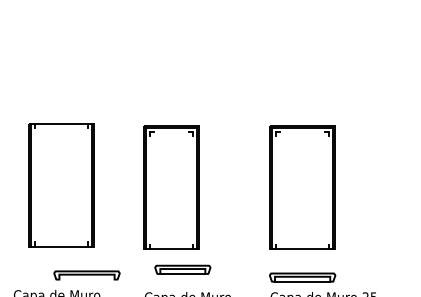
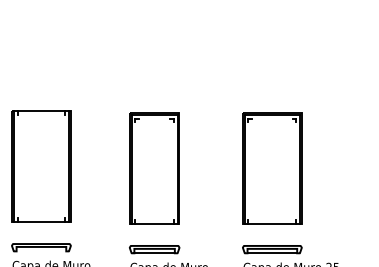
part: (61, 185) -> (41, 166), moved
part: (182, 269) -> (154, 249), moved
part: (87, 275) -> (41, 247), moved

